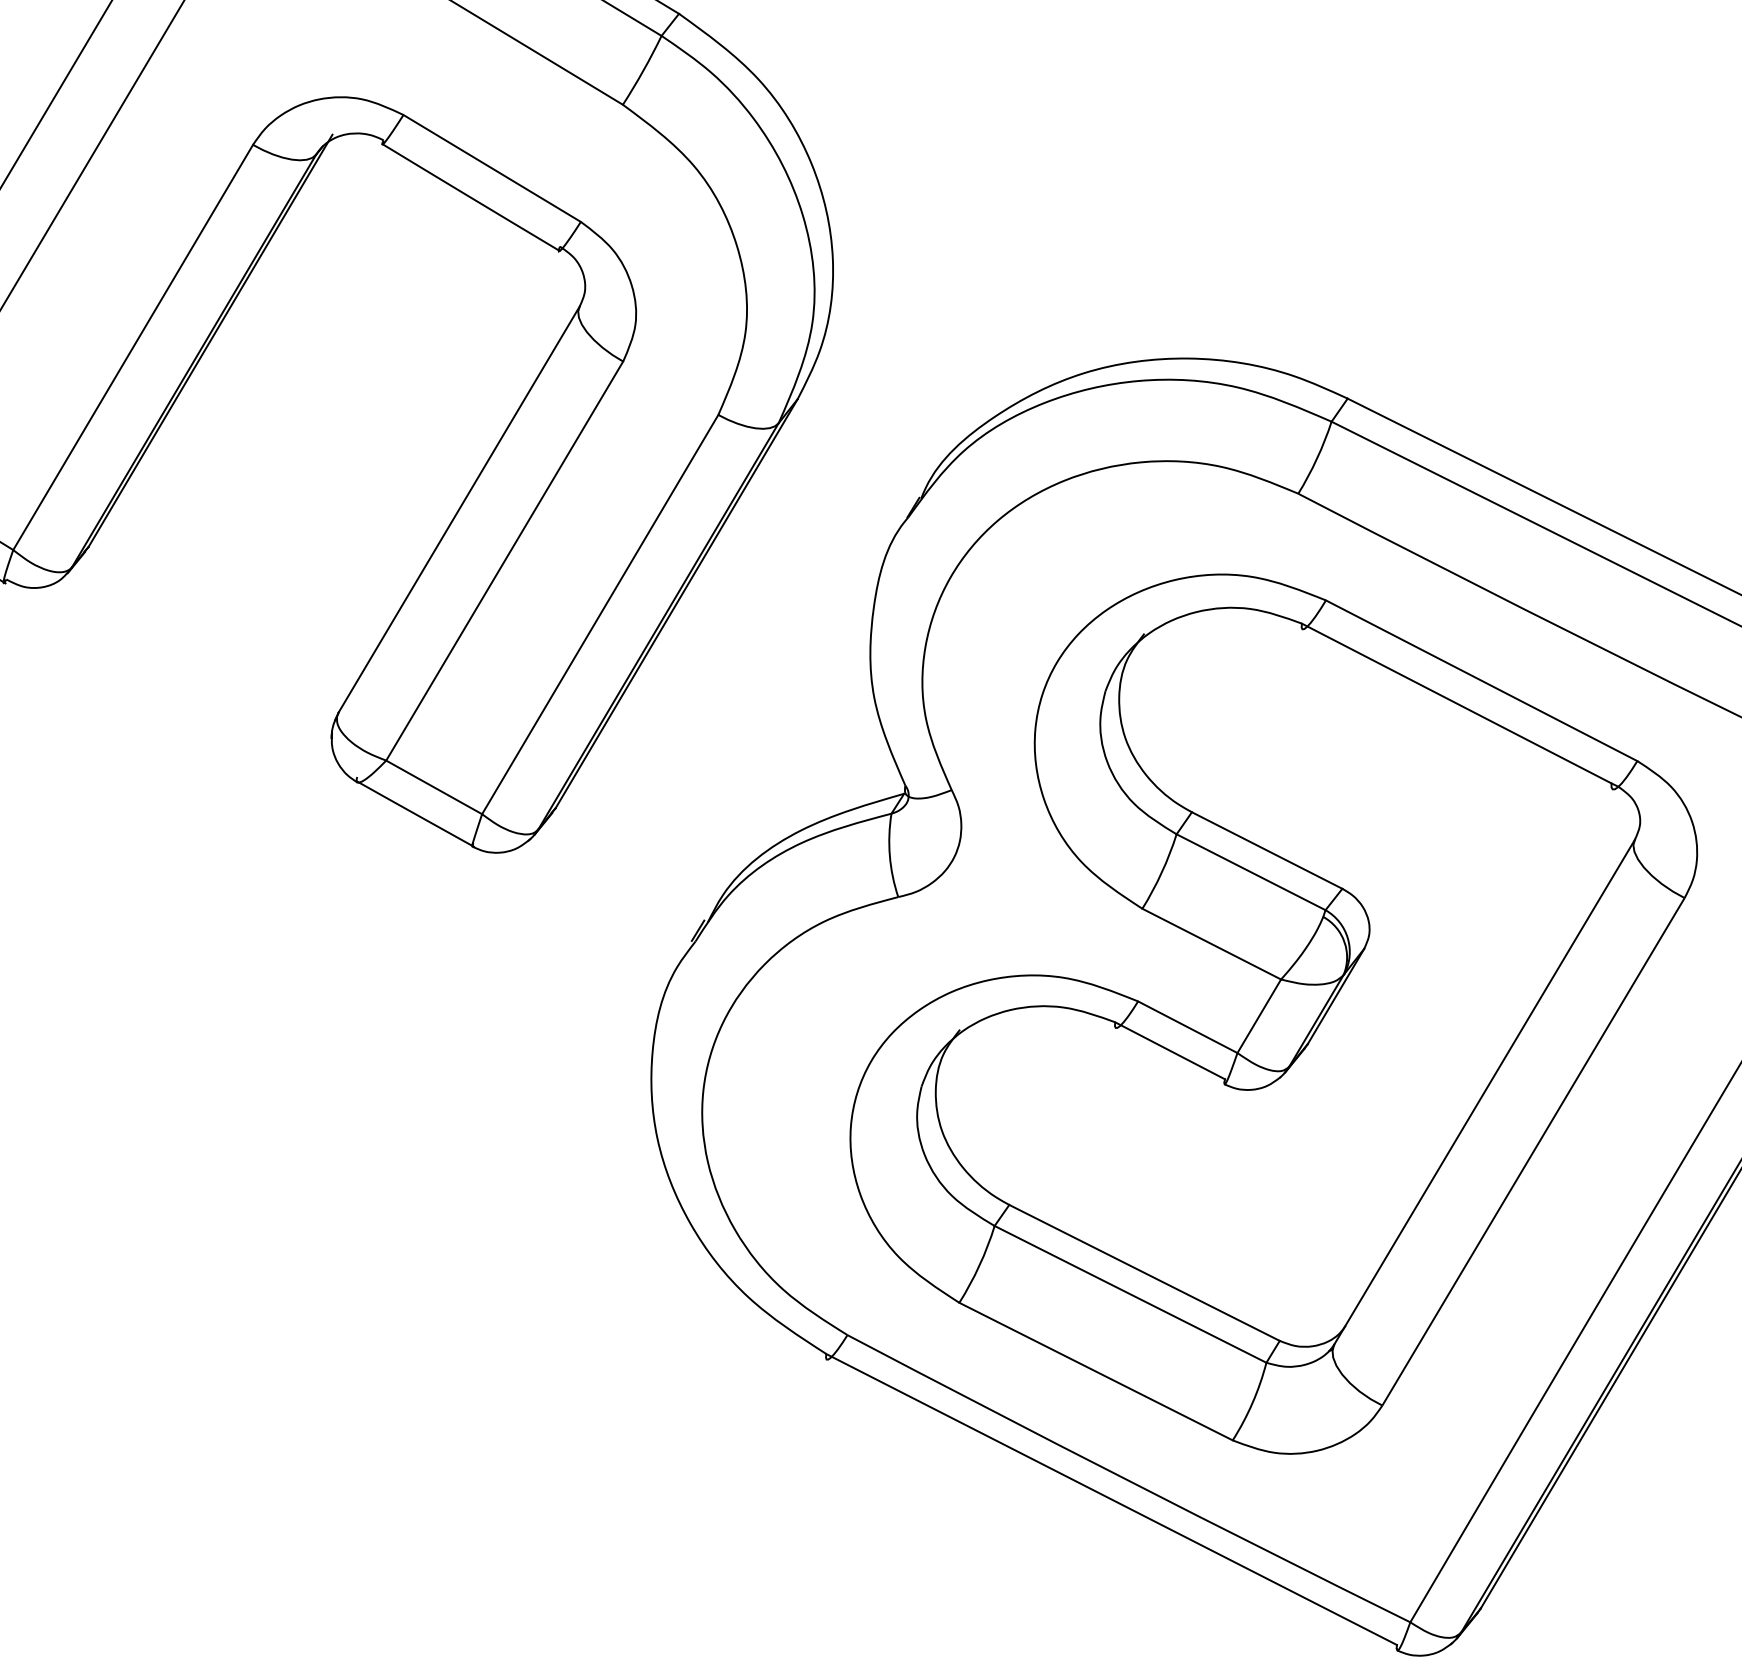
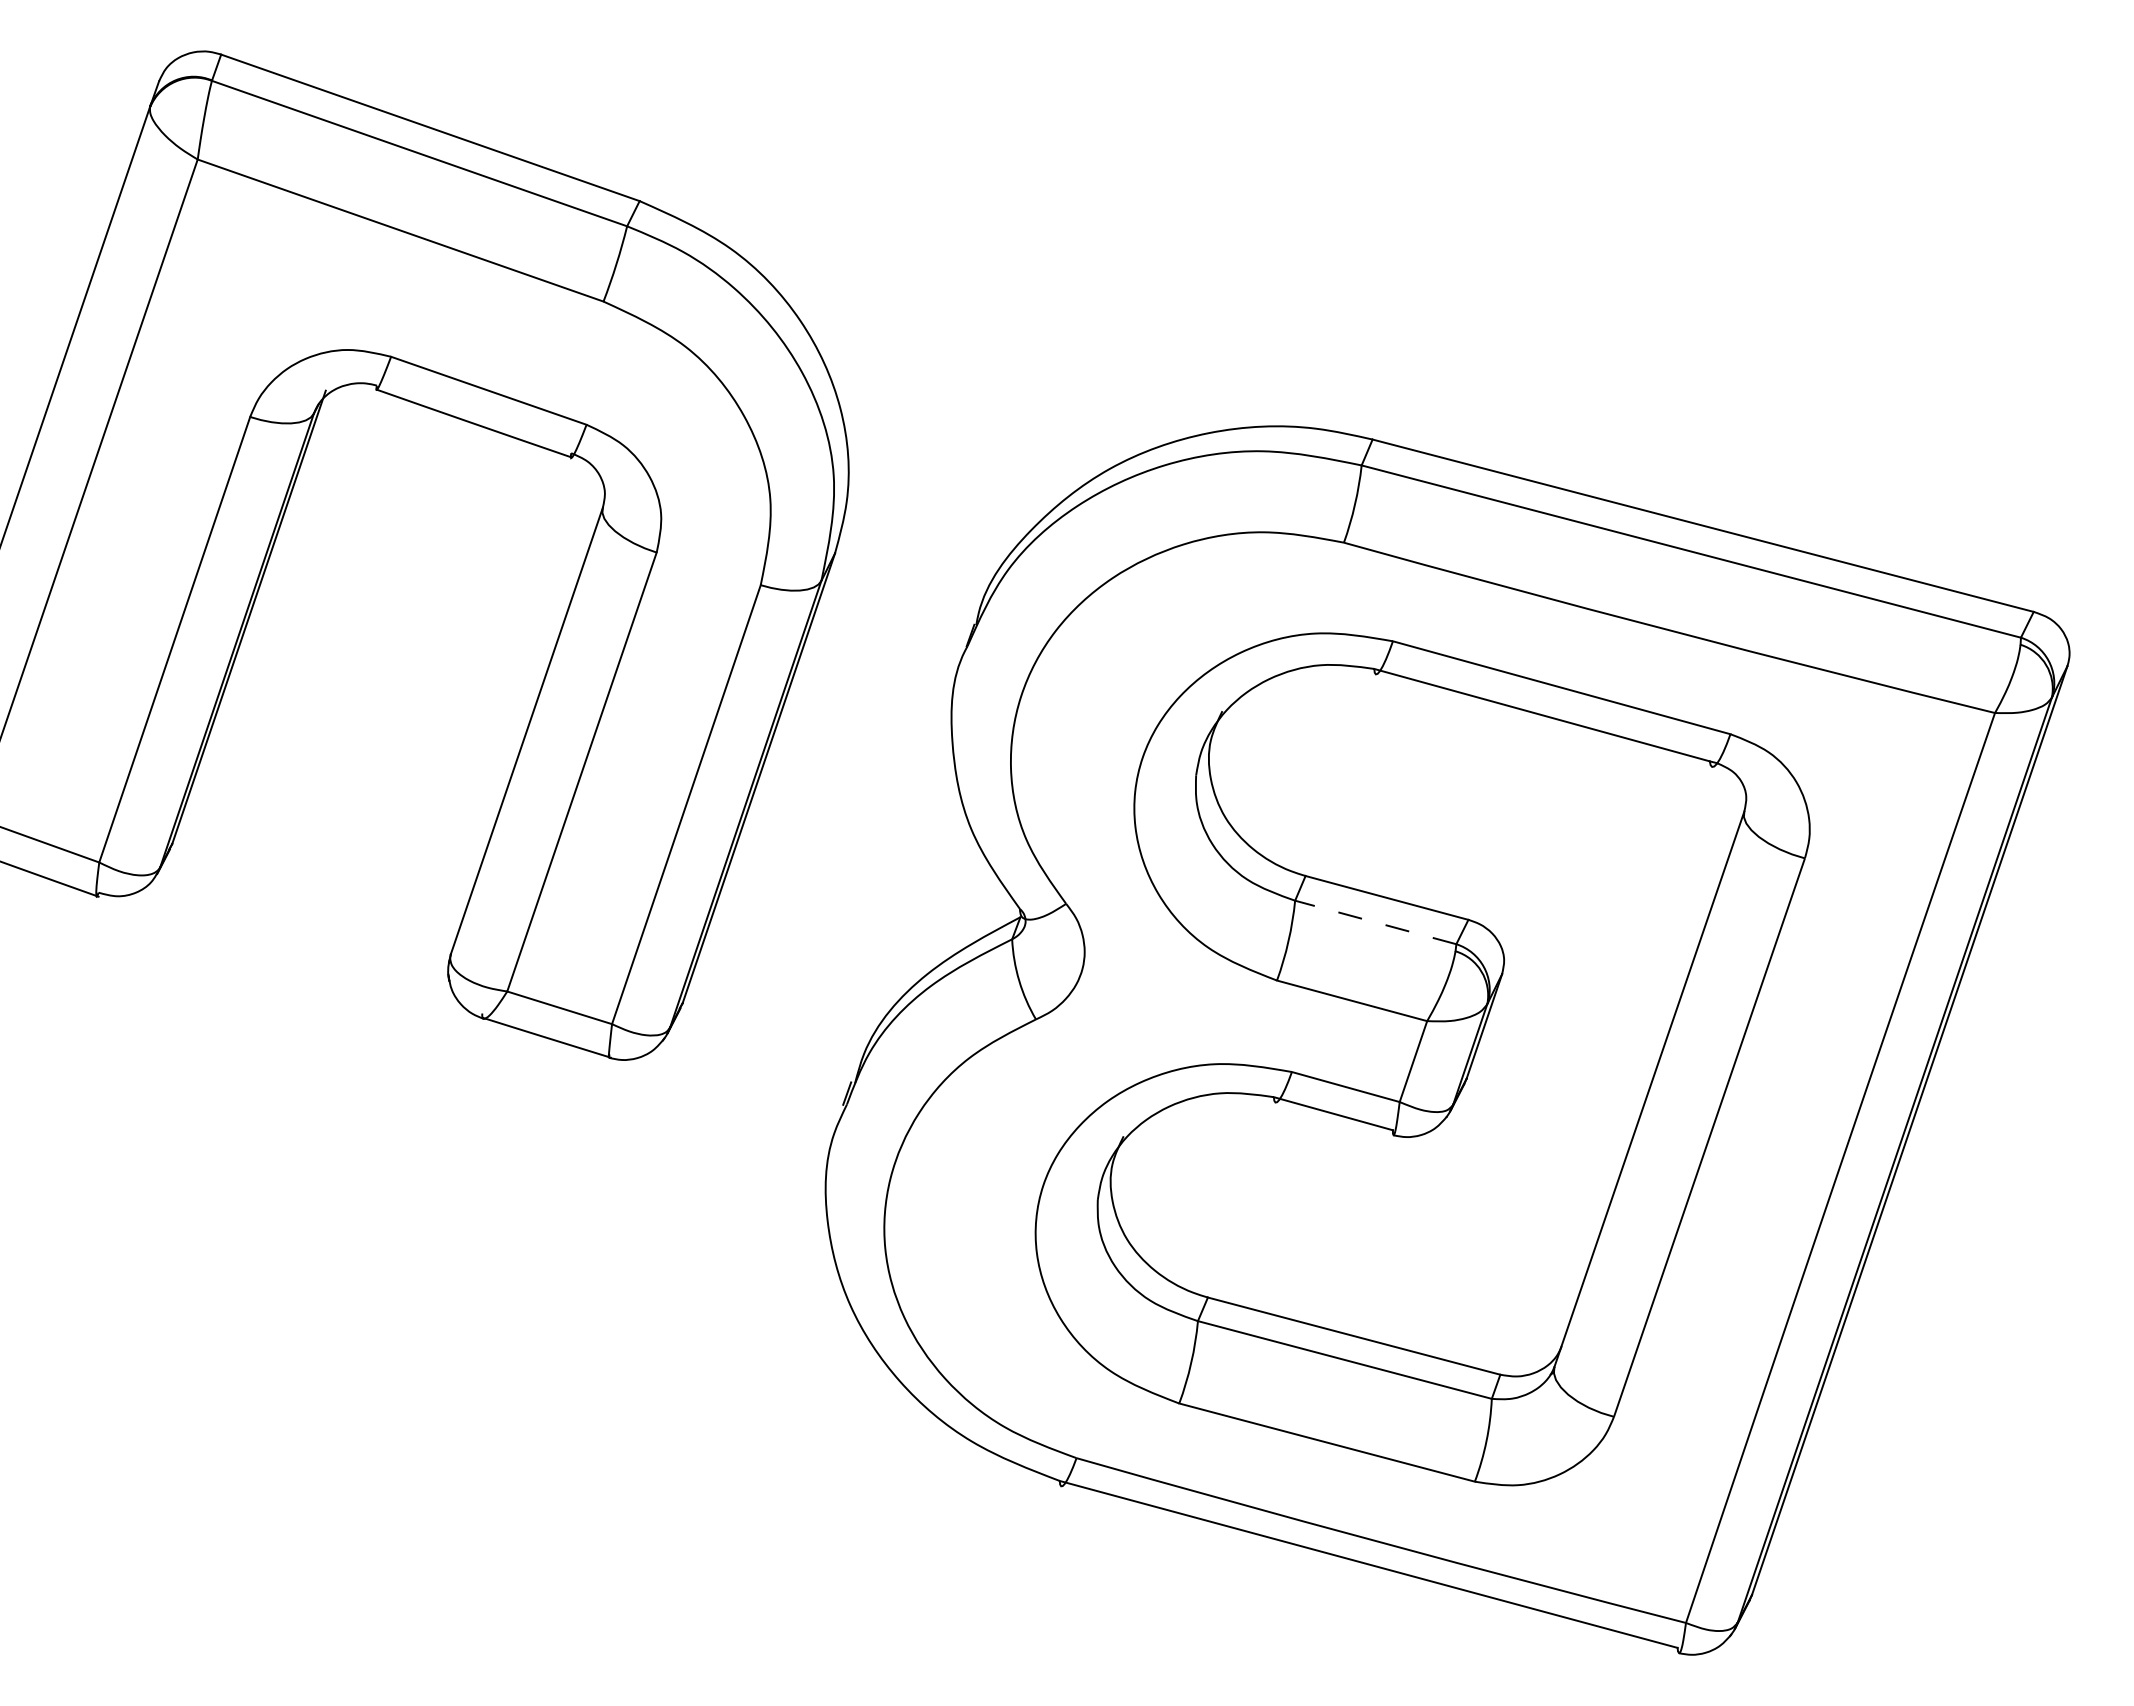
line: (1250, 872) -> (1375, 922), solid -> dashed

